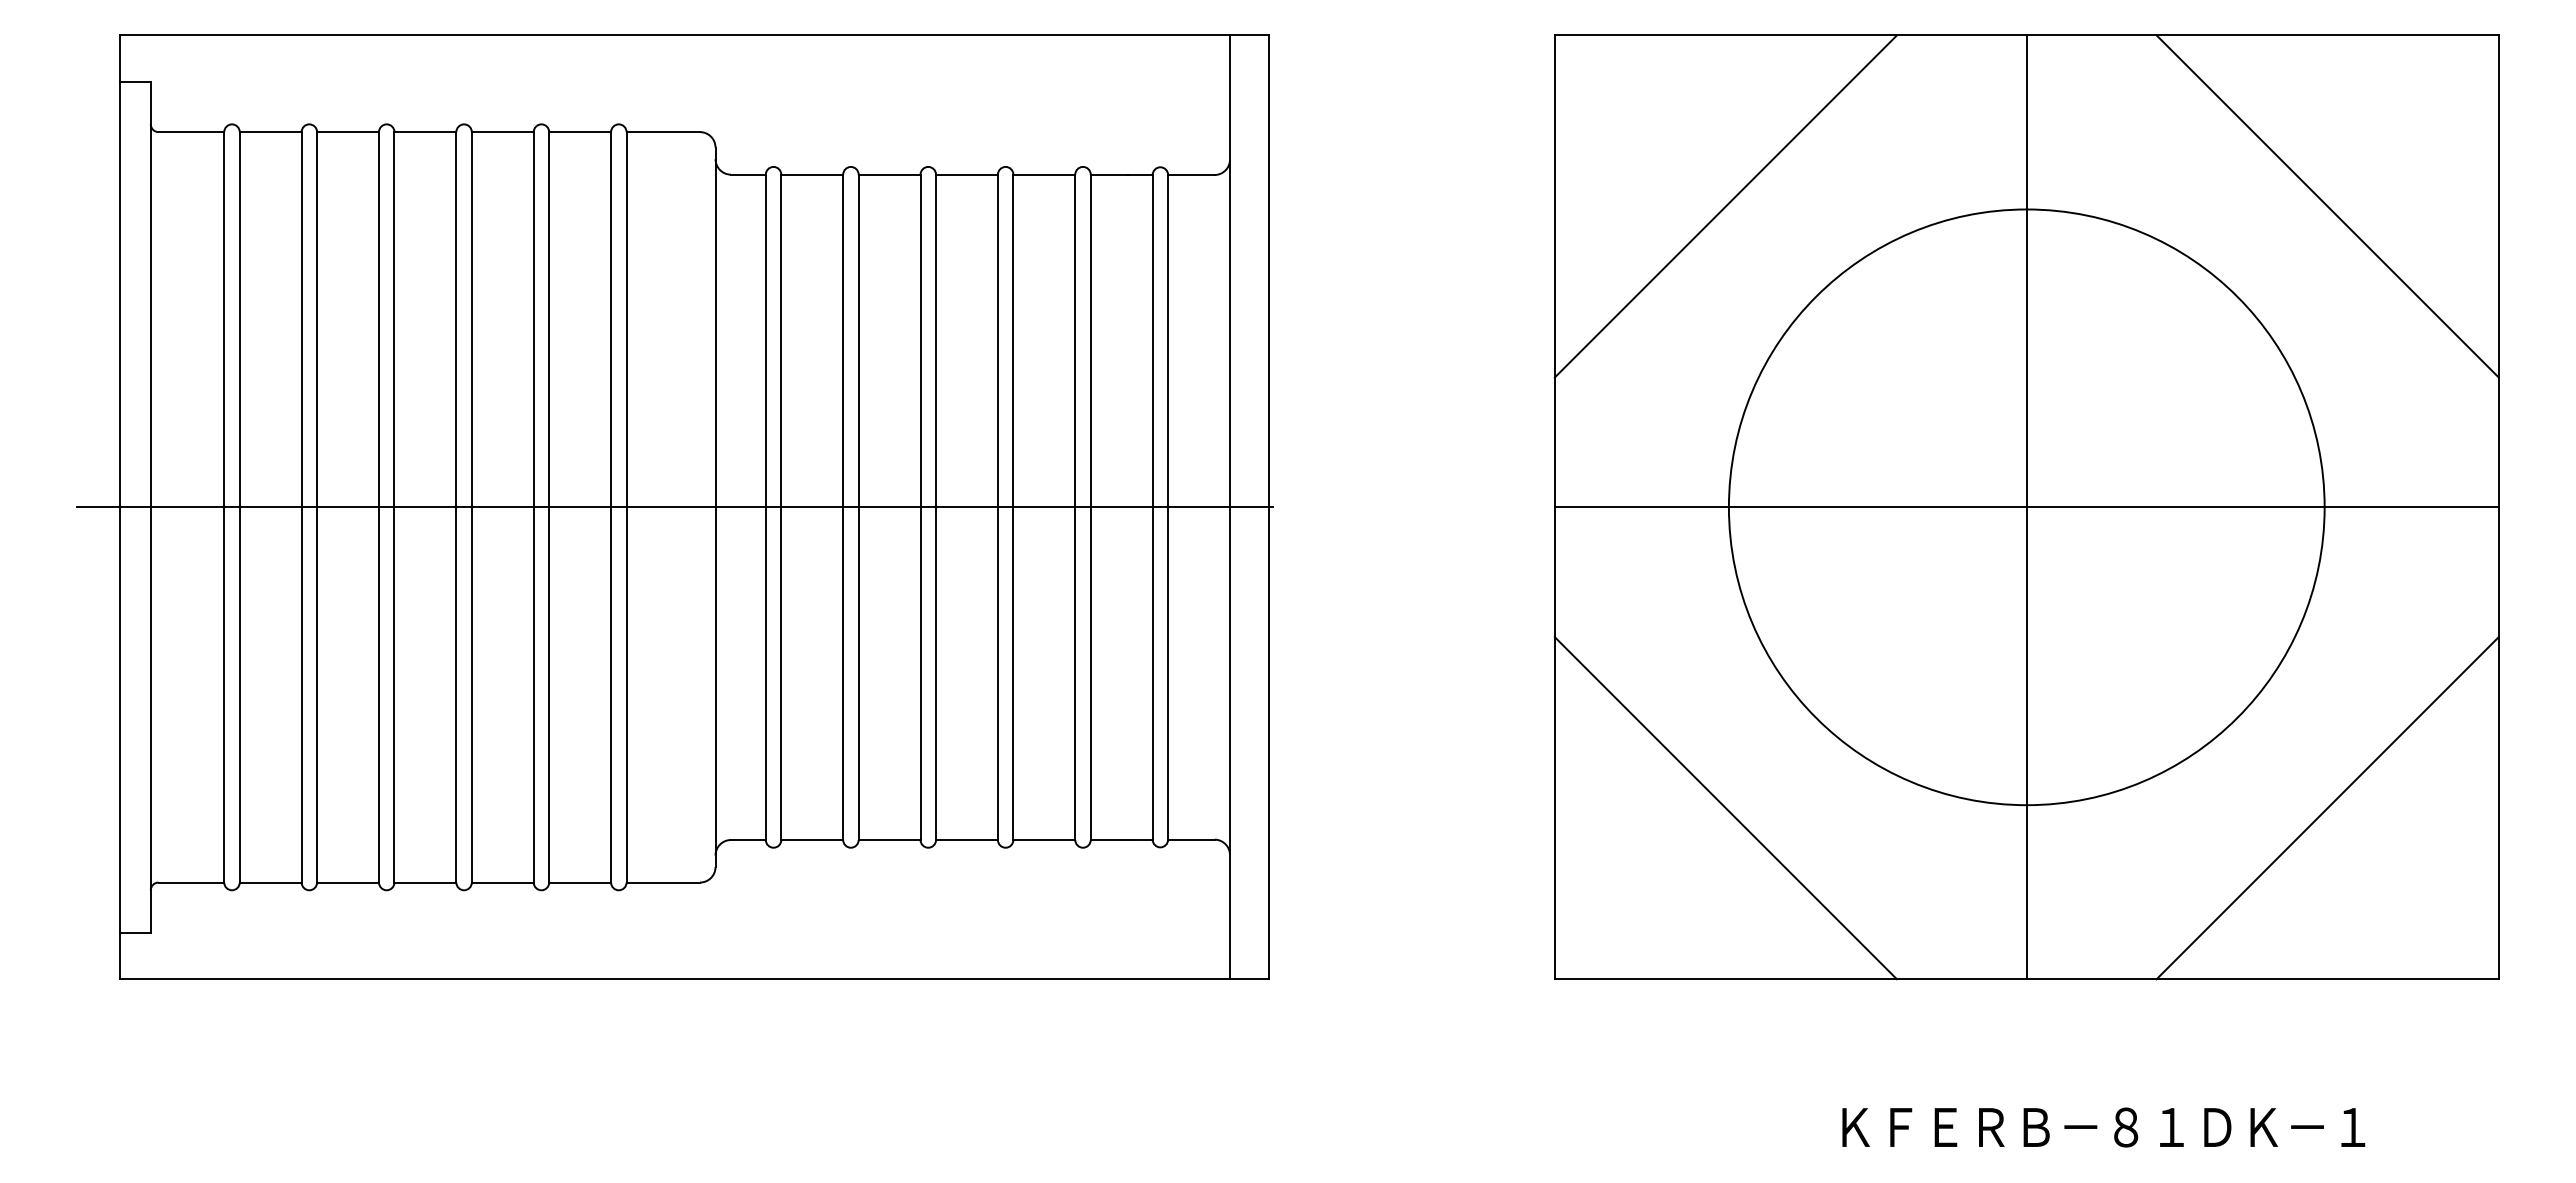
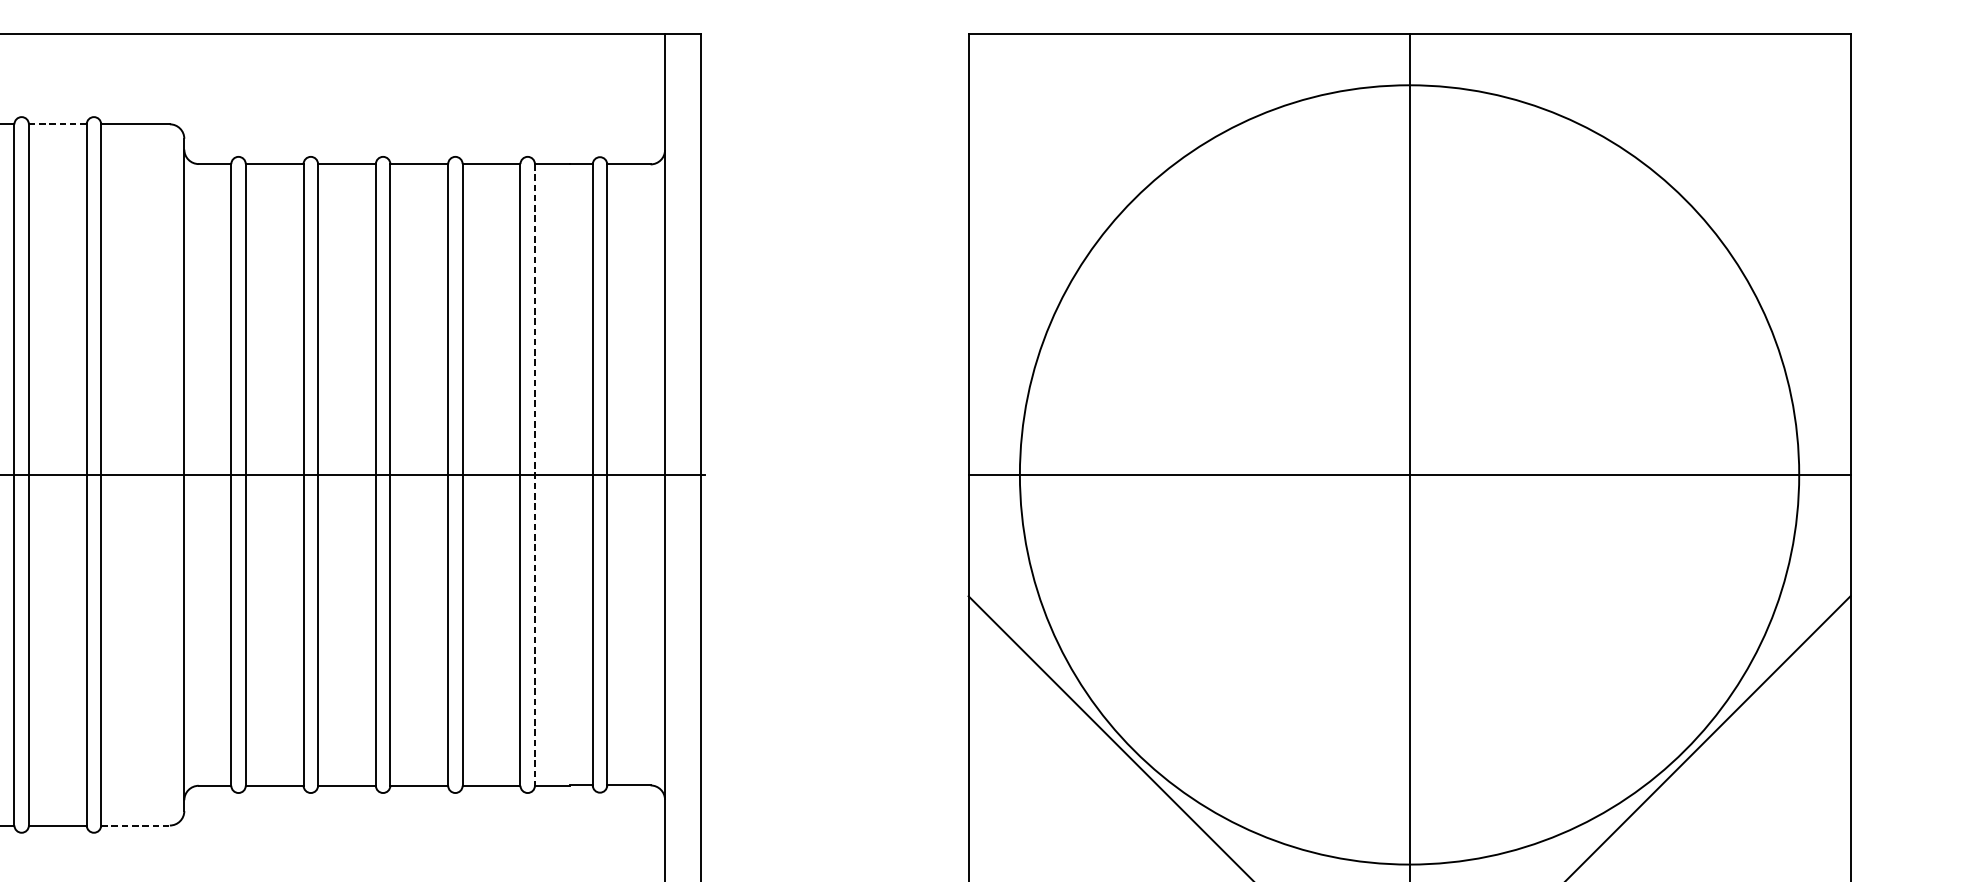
line: (580, 132) -> (58, 124), solid -> dashed
line: (1725, 206) -> (1128, 193), removed
line: (2327, 206) -> (1690, 193), removed
line: (1090, 507) -> (534, 475), solid -> dashed
circle: (2026, 507) -> (1409, 475), size x1.4
line: (663, 882) -> (135, 825), solid -> dashed

